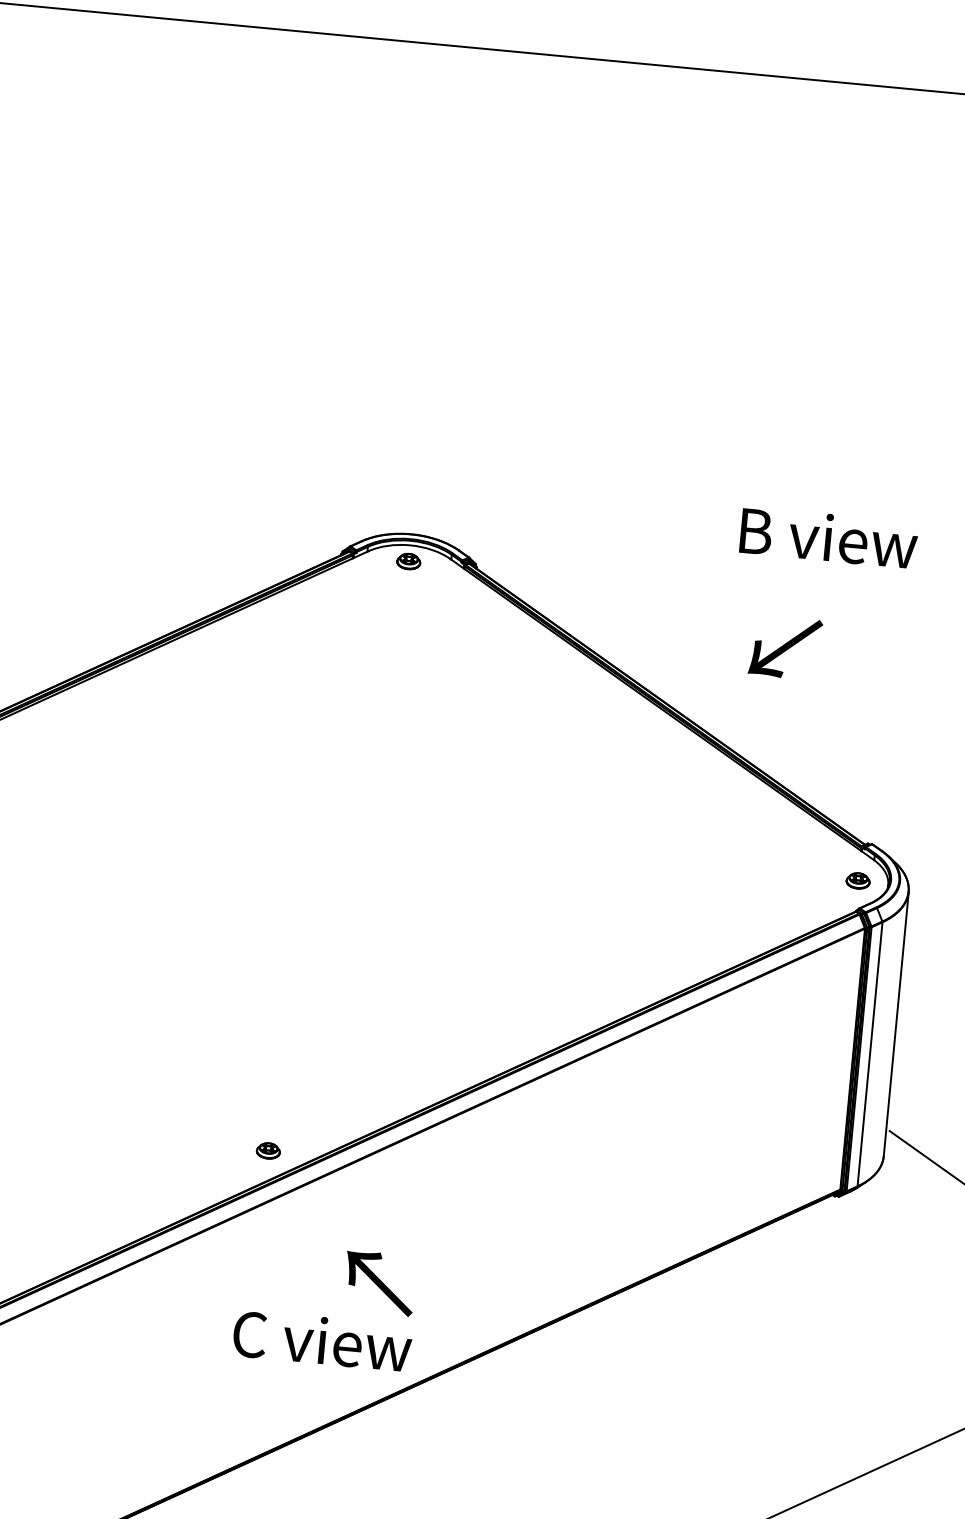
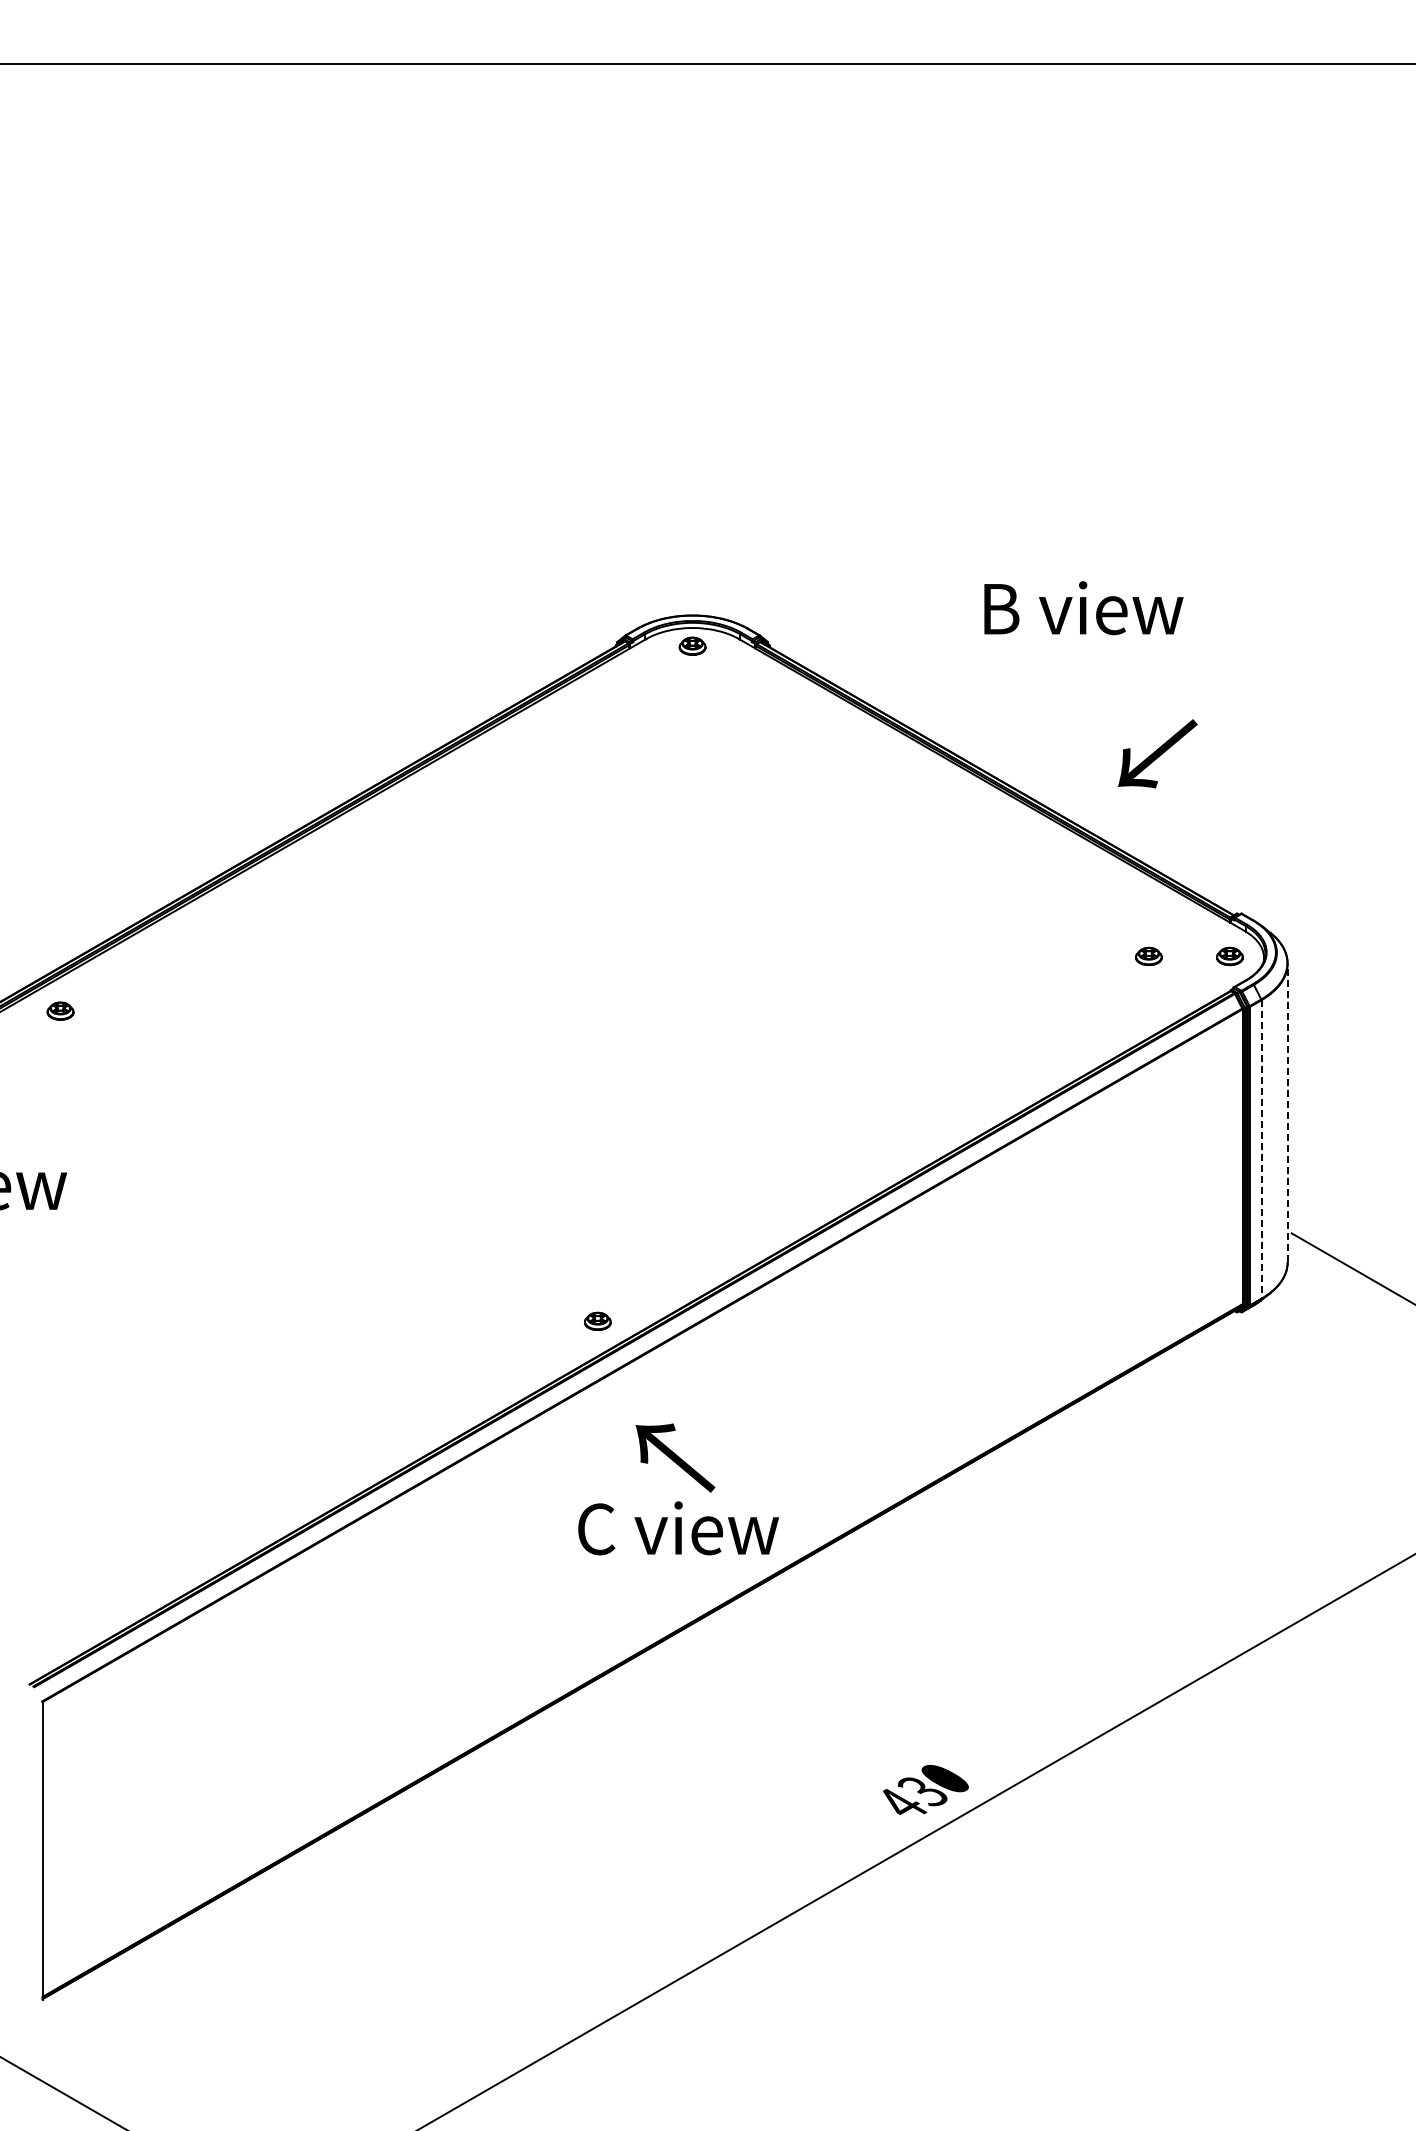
text: (828, 538) -> (1083, 608), moved
text: (785, 647) -> (1157, 753), moved
part: (786, 874) -> (1148, 956), added
line: (896, 1023) -> (1287, 1112), solid -> dashed
line: (870, 1054) -> (1261, 1149), solid -> dashed
text: (379, 1282) -> (675, 1457), moved

